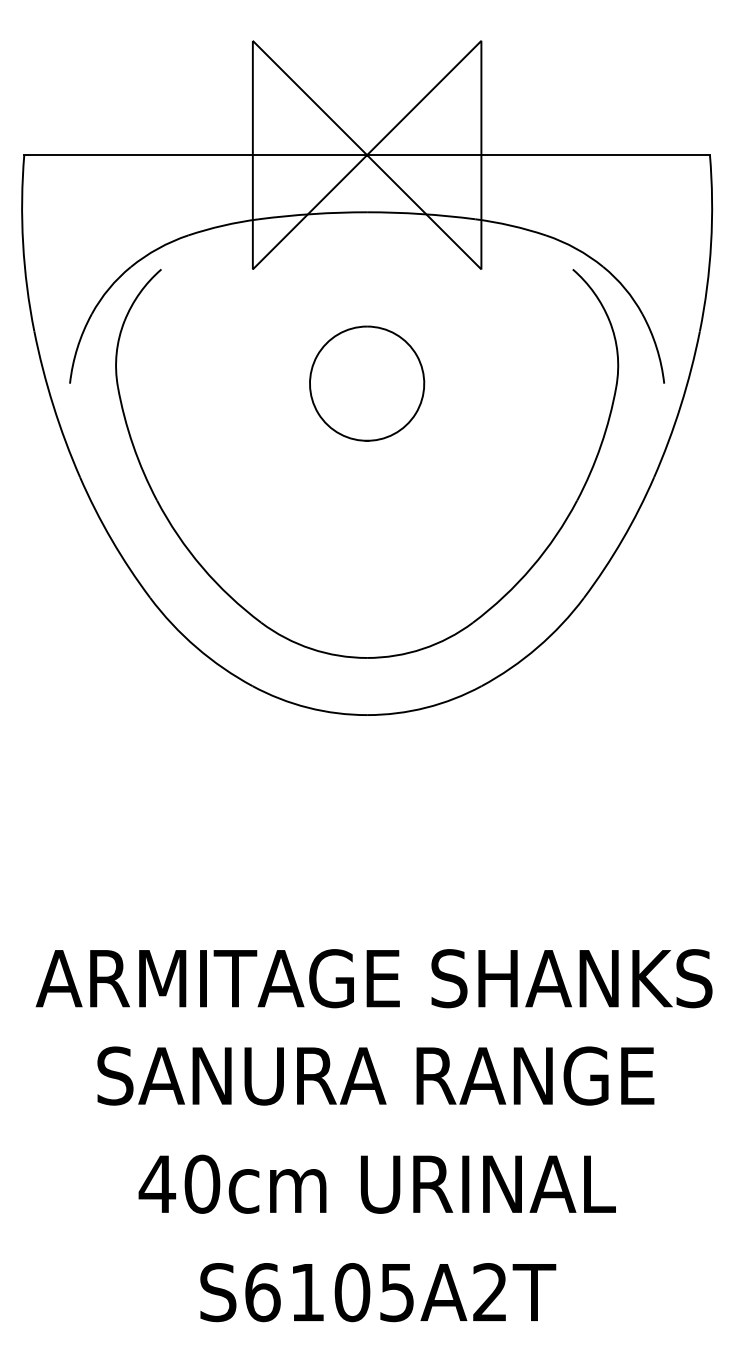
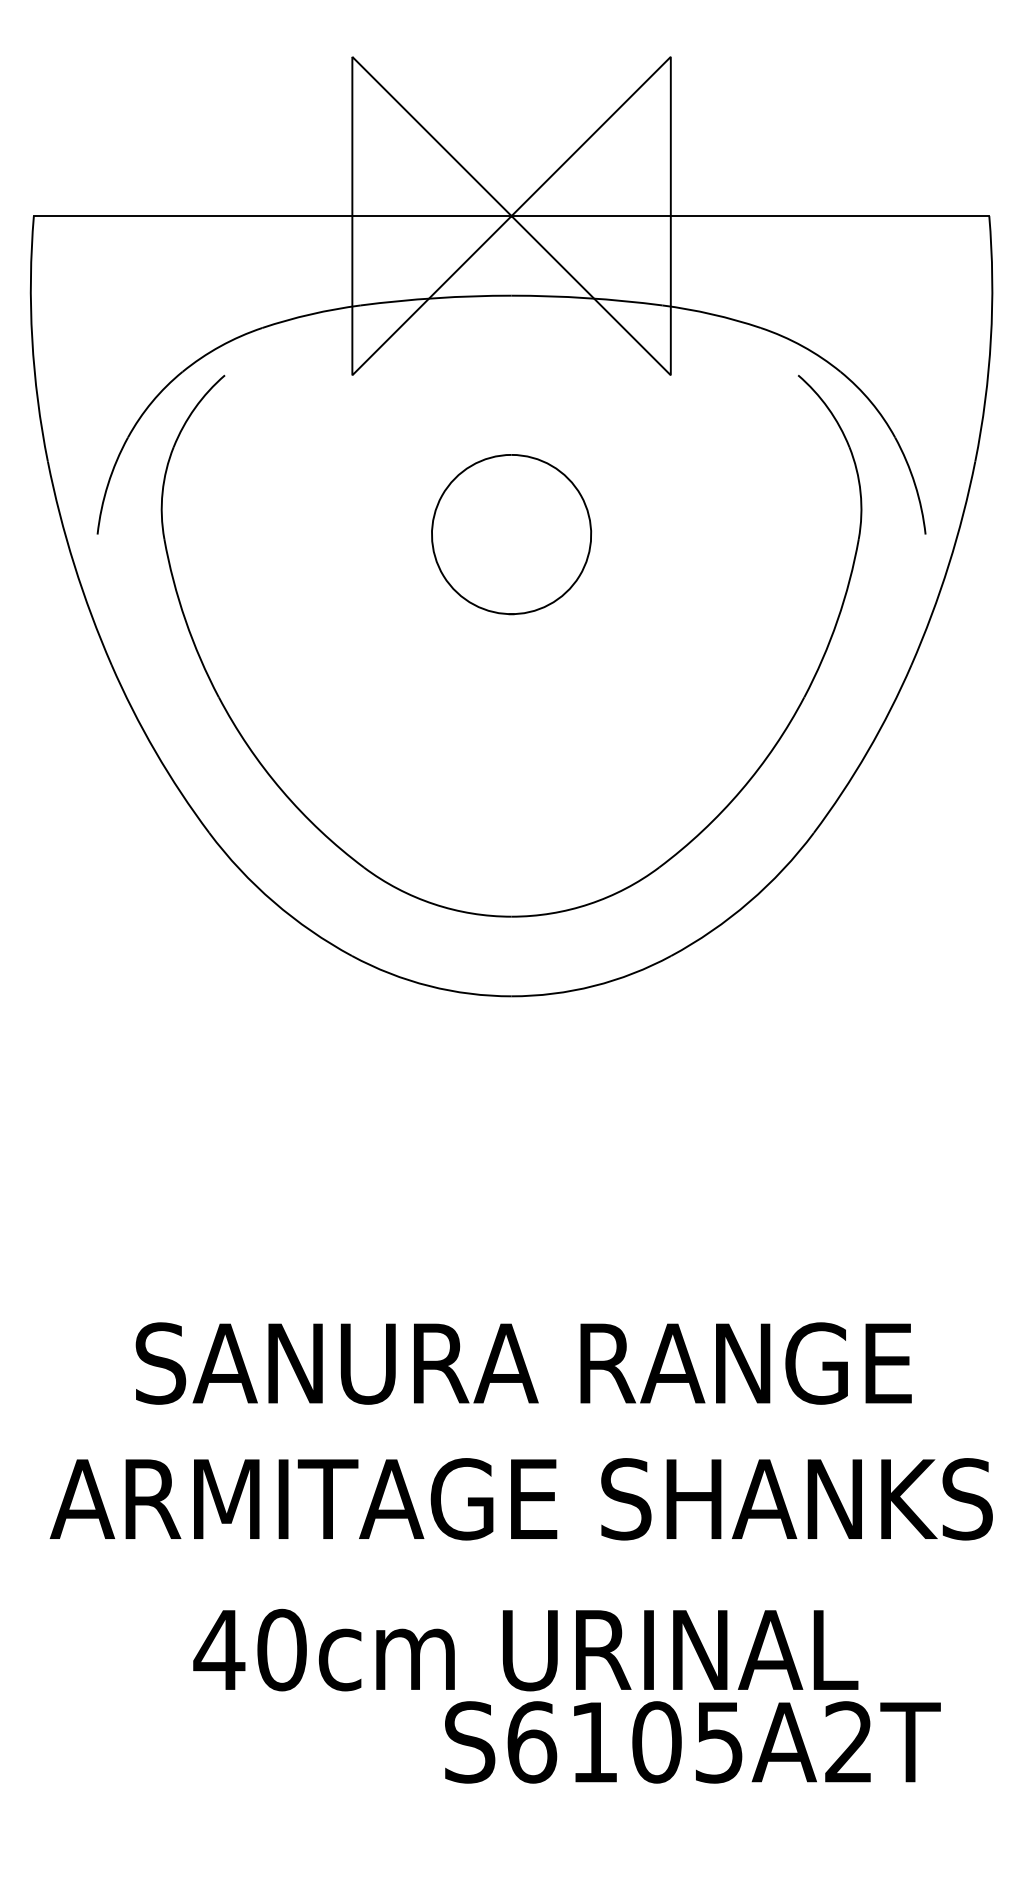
text: (373, 978) -> (520, 1363), ARMITAGE SHANKS -> SANURA RANGE
text: (373, 1075) -> (520, 1498), SANURA RANGE -> ARMITAGE SHANKS
text: (378, 1292) -> (693, 1742), moved

